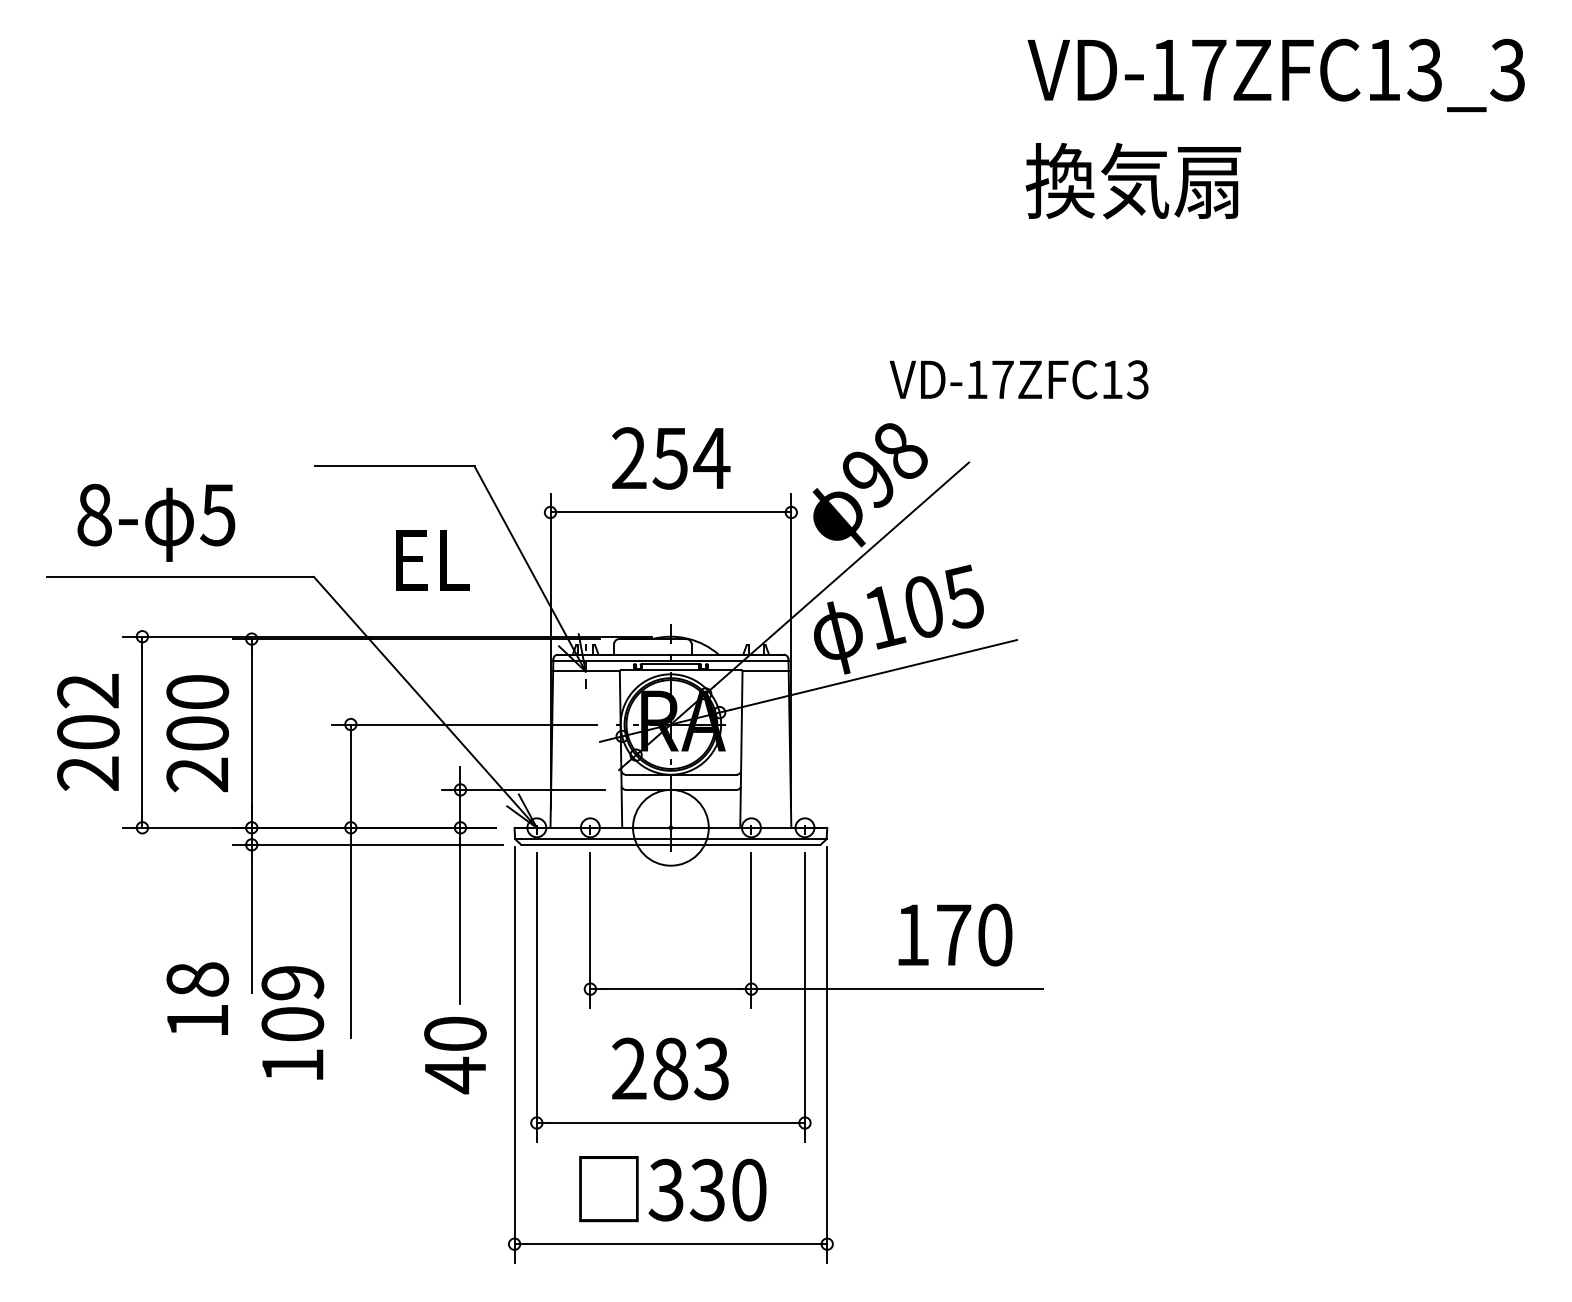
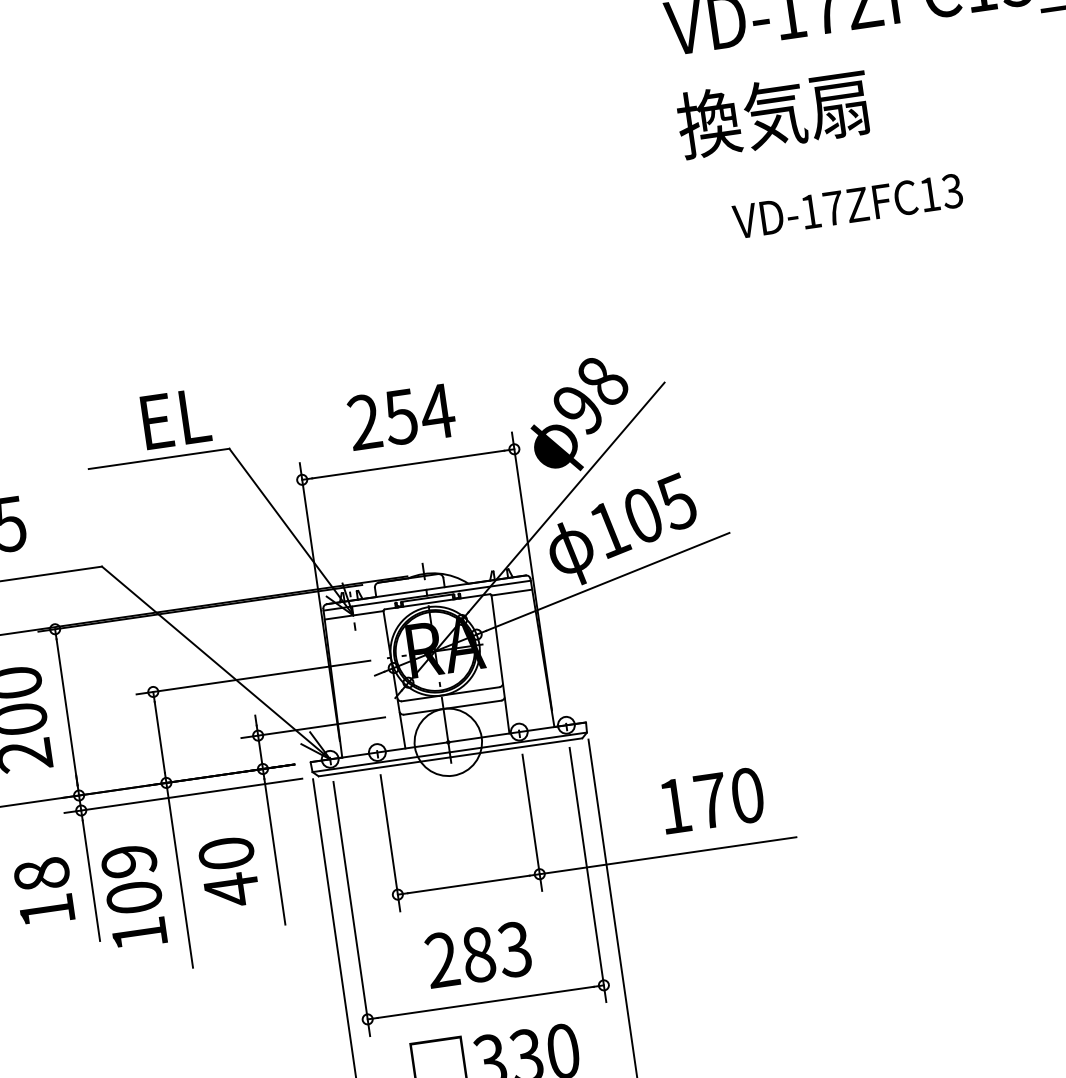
text: (1018, 379) -> (847, 206), moved
text: (432, 560) -> (175, 418), moved
text: (197, 998) -> (44, 891), moved
text: (292, 1022) -> (133, 896), moved
text: (455, 1055) -> (229, 872), moved

